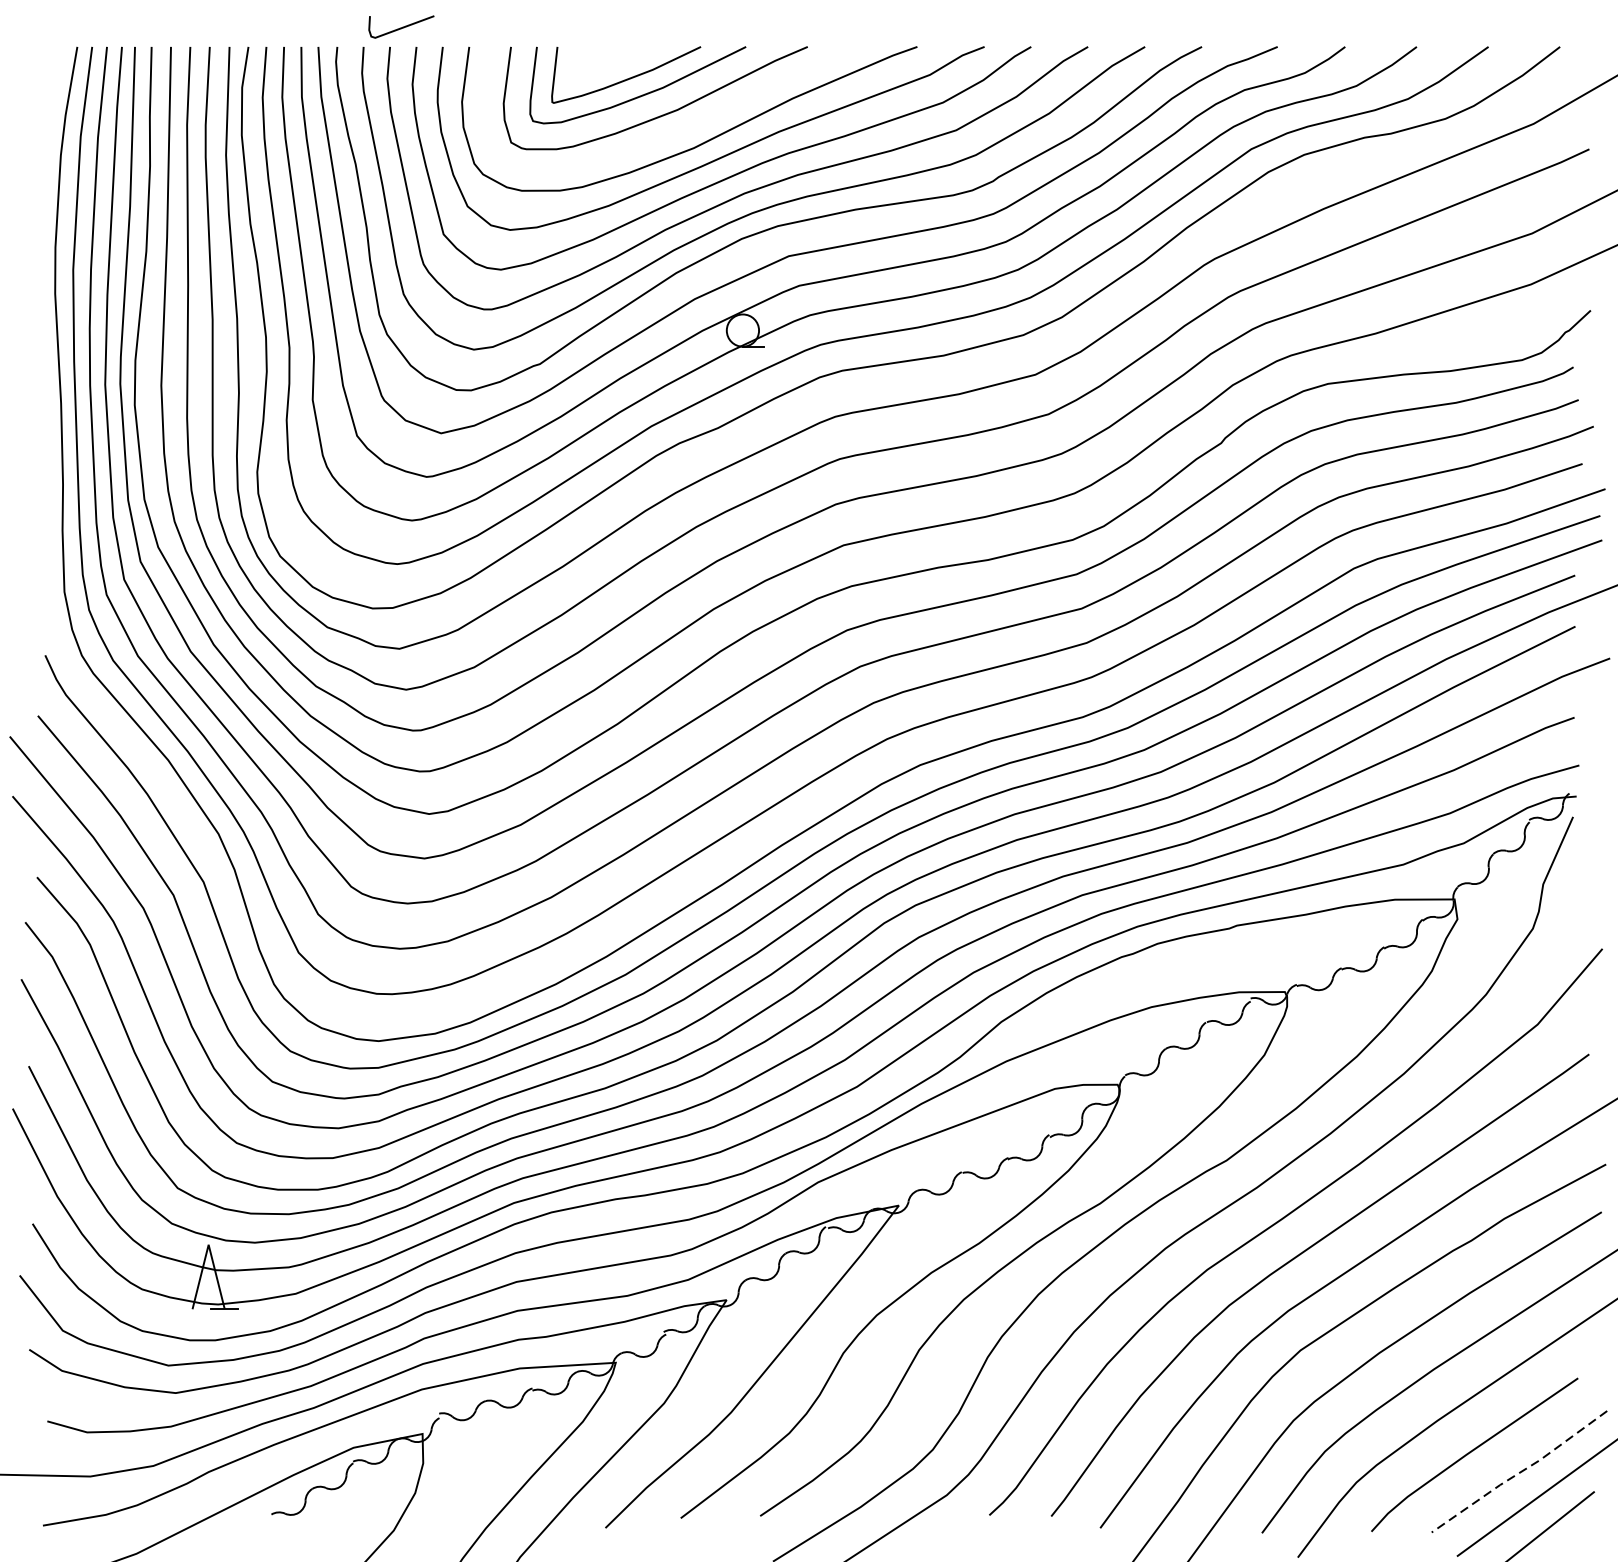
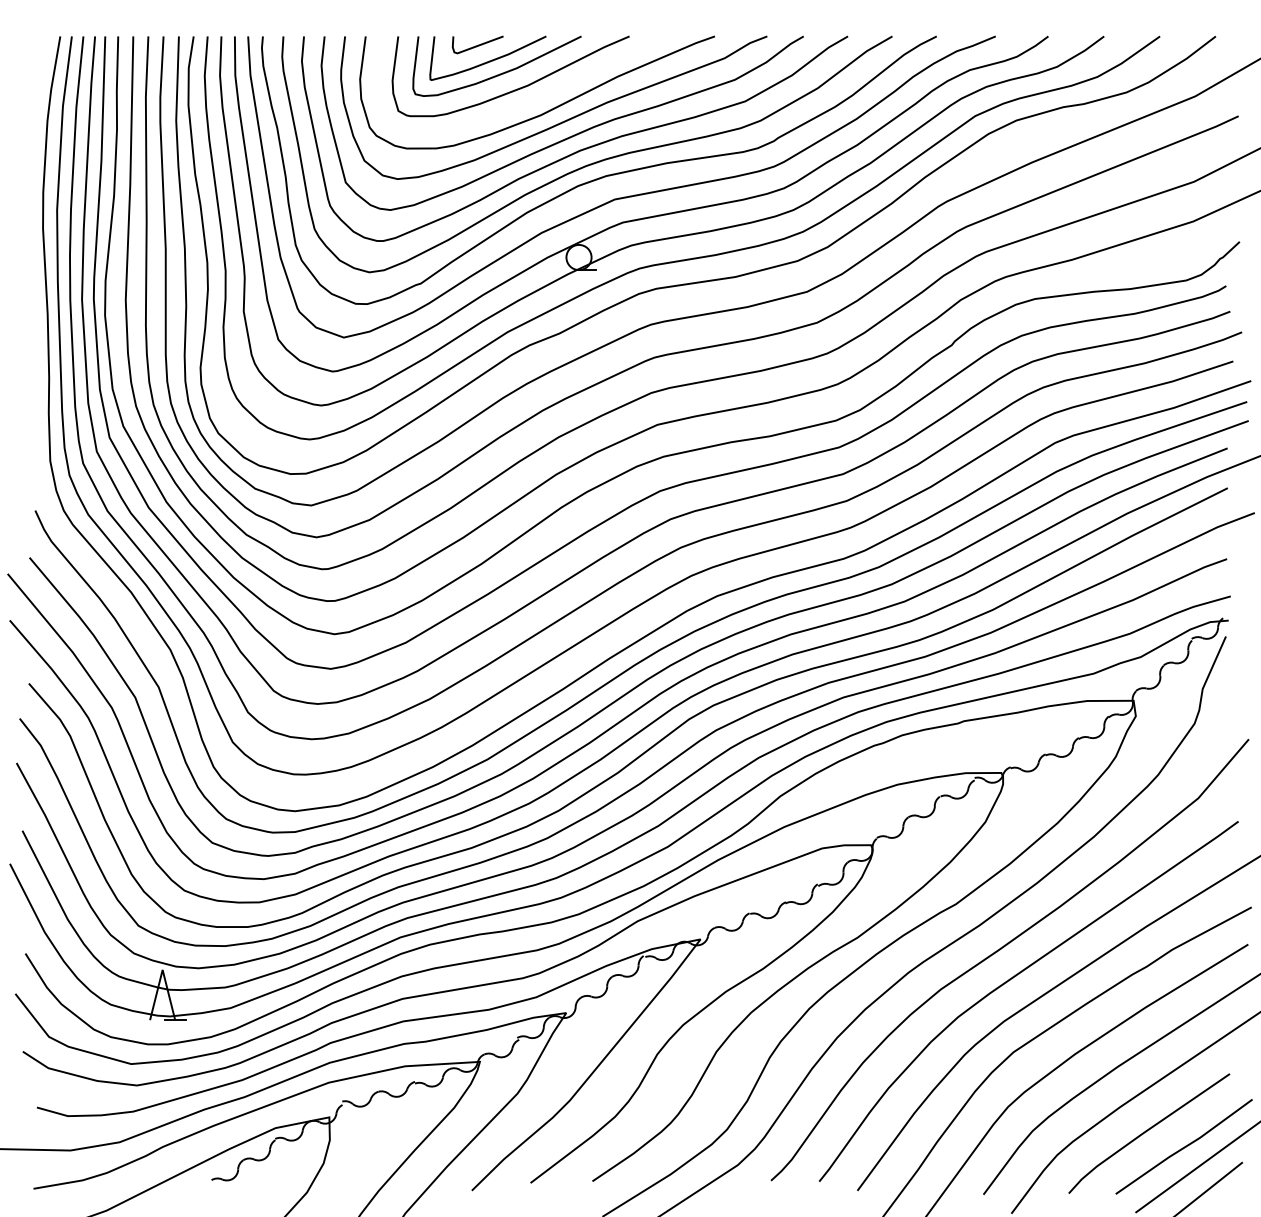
line: (402, 26) -> (478, 44), moved
line: (1519, 1472) -> (1184, 1147), dashed -> solid

